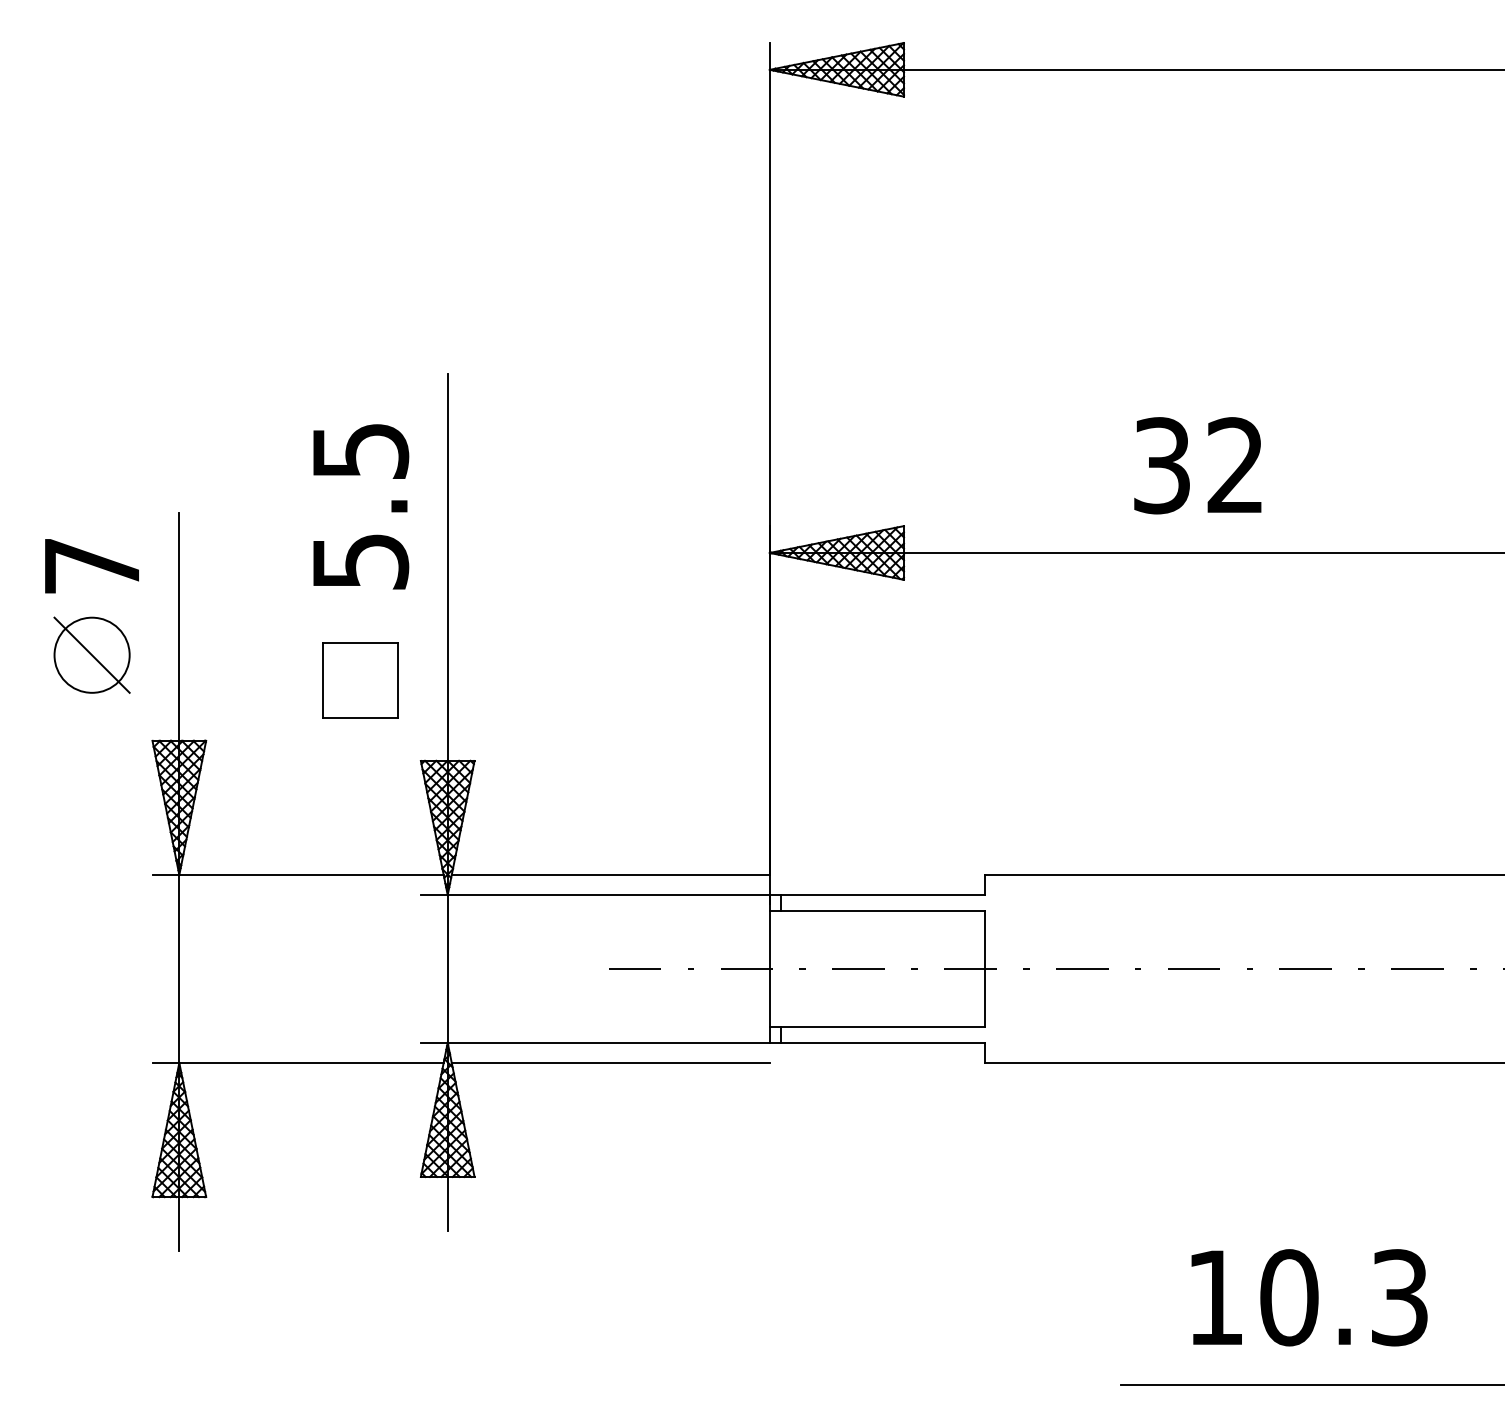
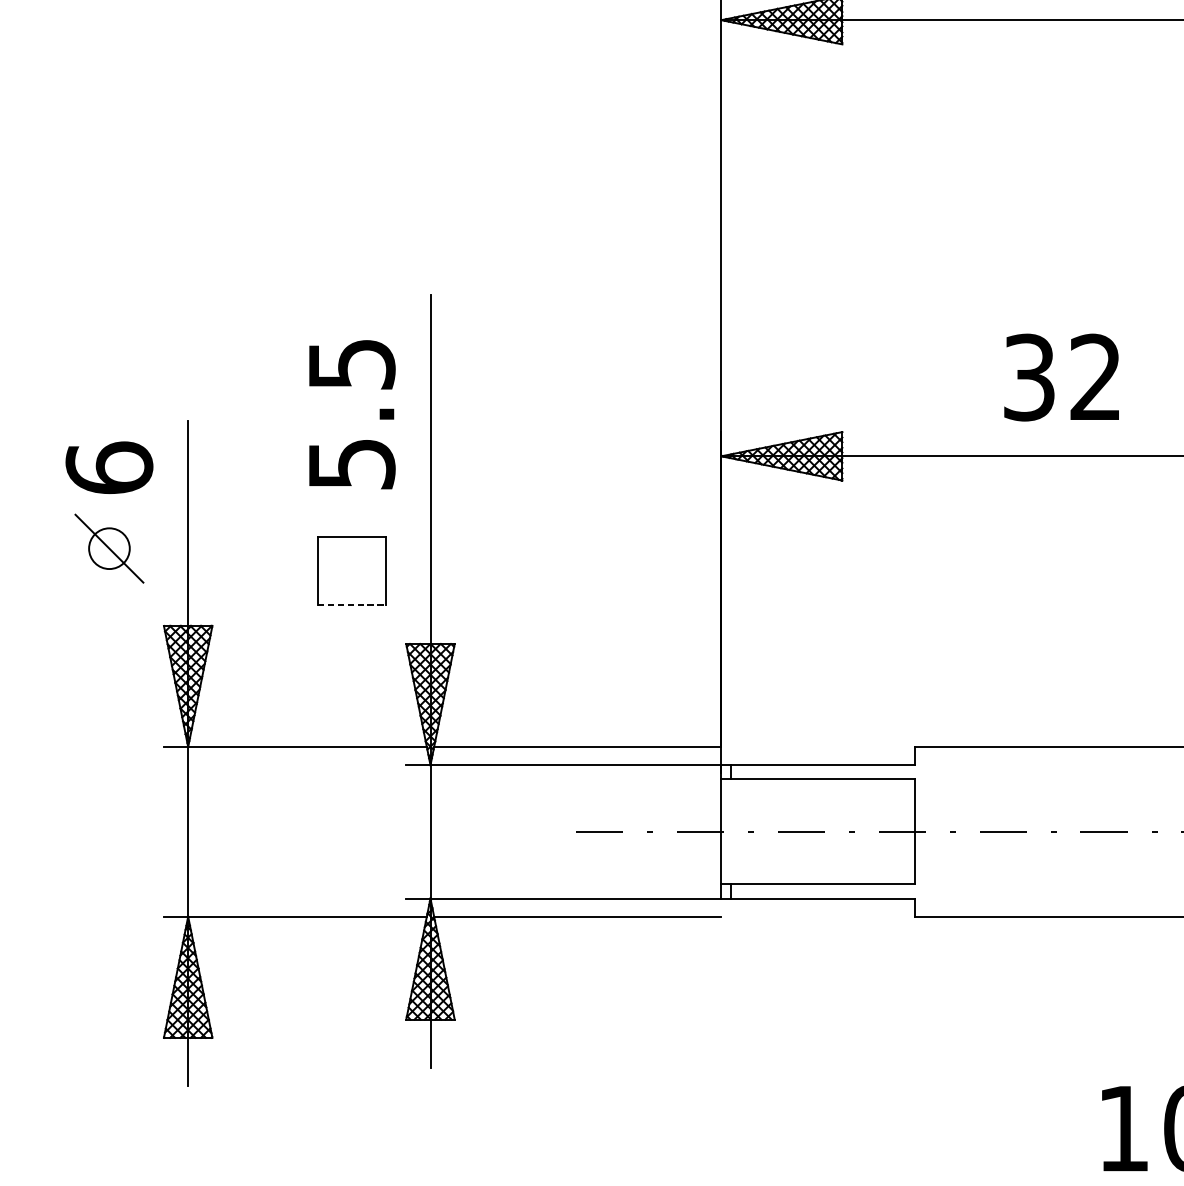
text: (1197, 465) -> (1061, 377), moved
text: (91, 565) -> (108, 467), 7 -> 6
circle: (91, 654) -> (108, 547), size x0.6
line: (360, 717) -> (351, 604), solid -> dashed

